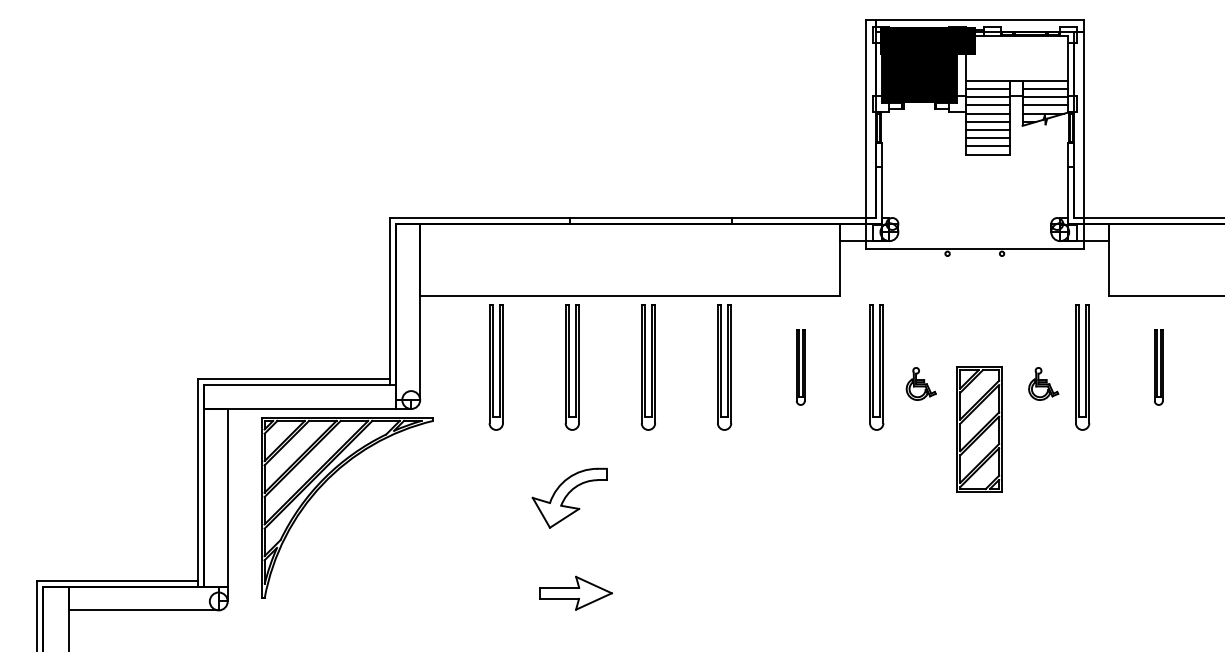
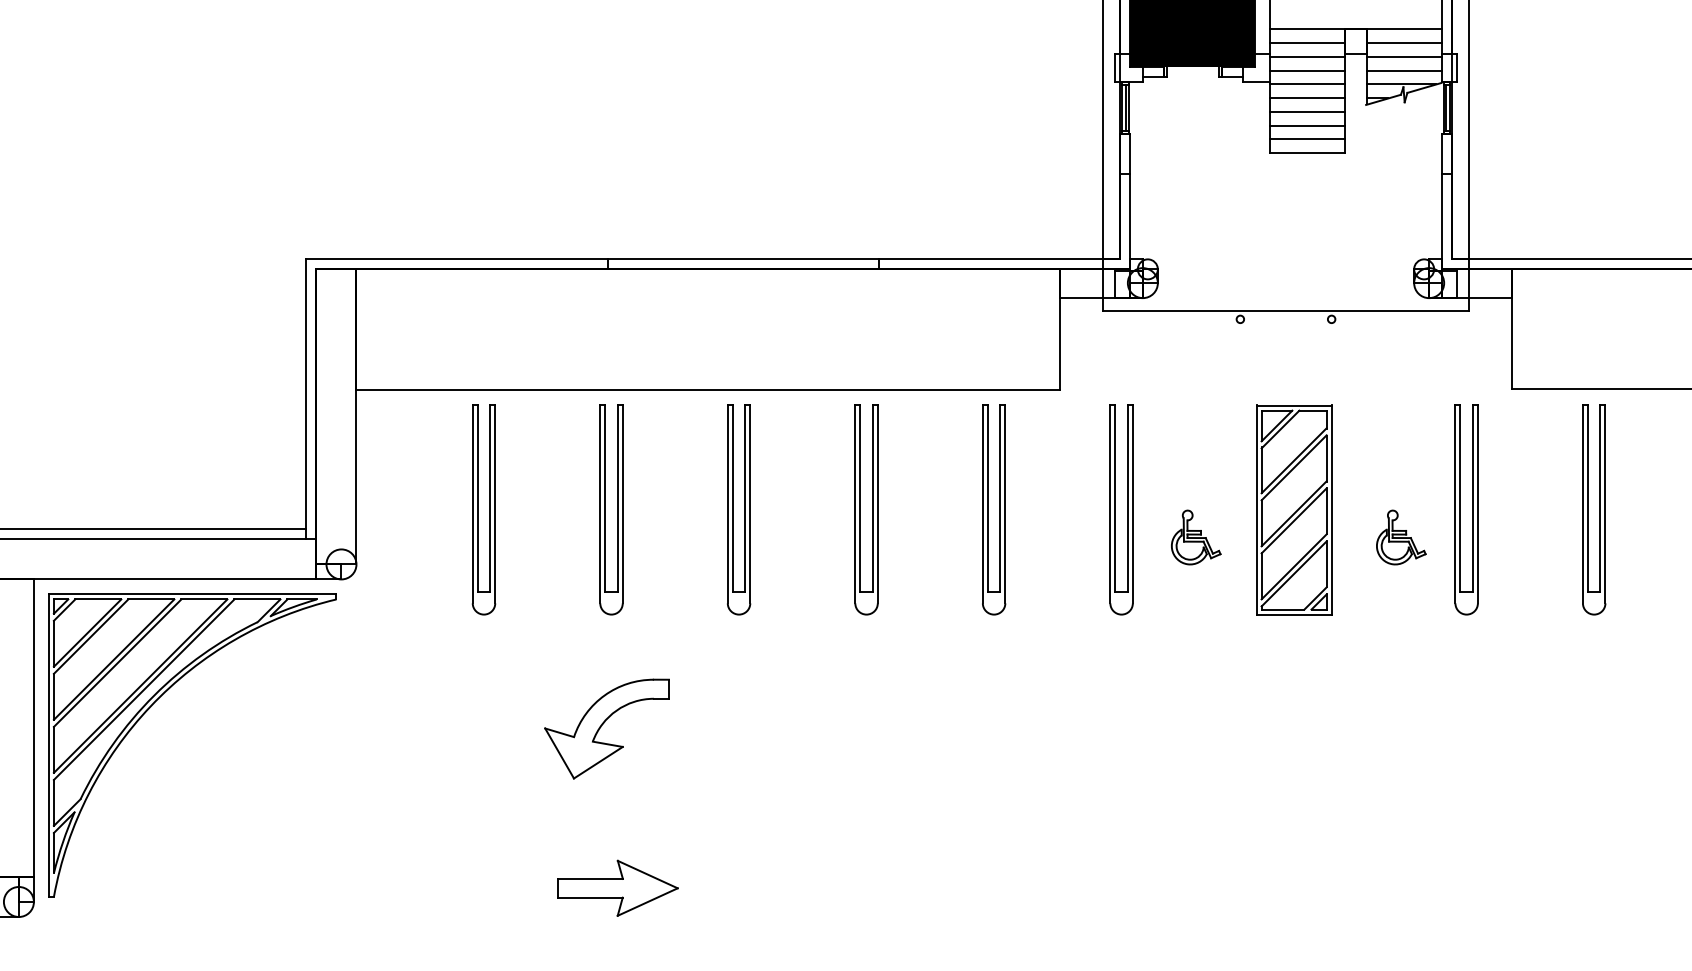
part: (800, 367) -> (993, 509), size x1.67
part: (1158, 367) -> (1593, 509), size x1.67
part: (979, 429) -> (1293, 509), moved
part: (324, 484) -> (154, 705), moved

